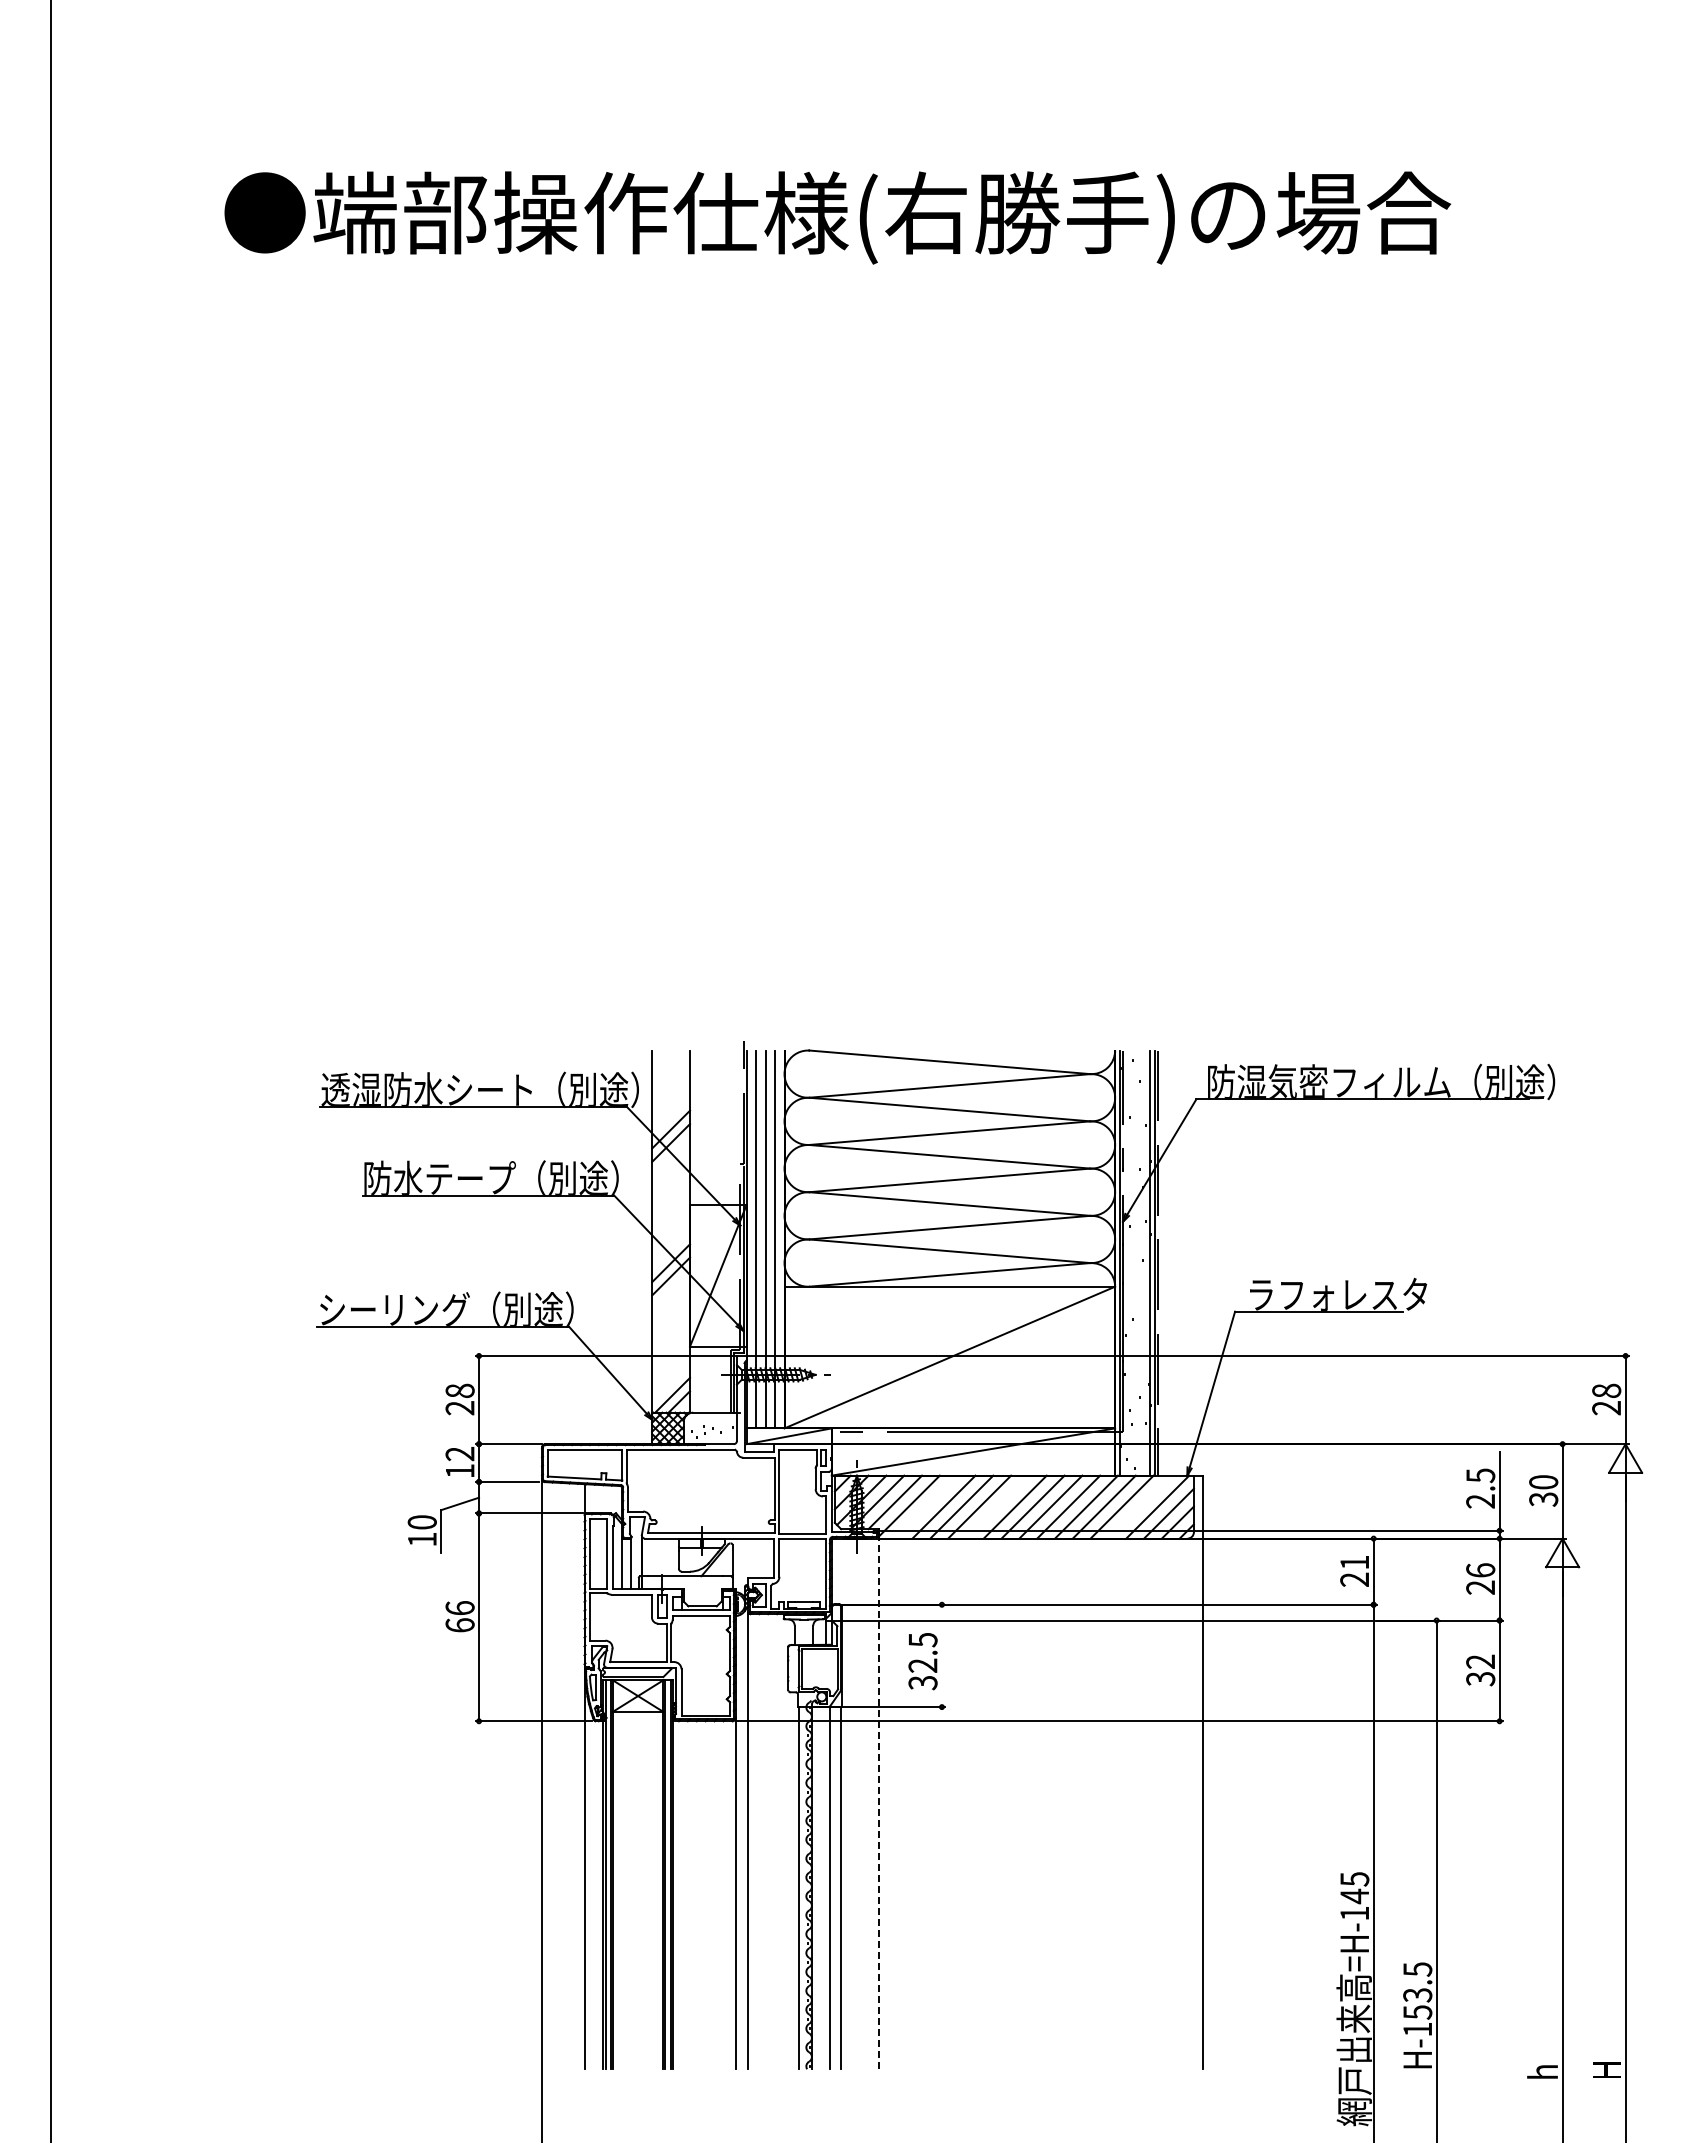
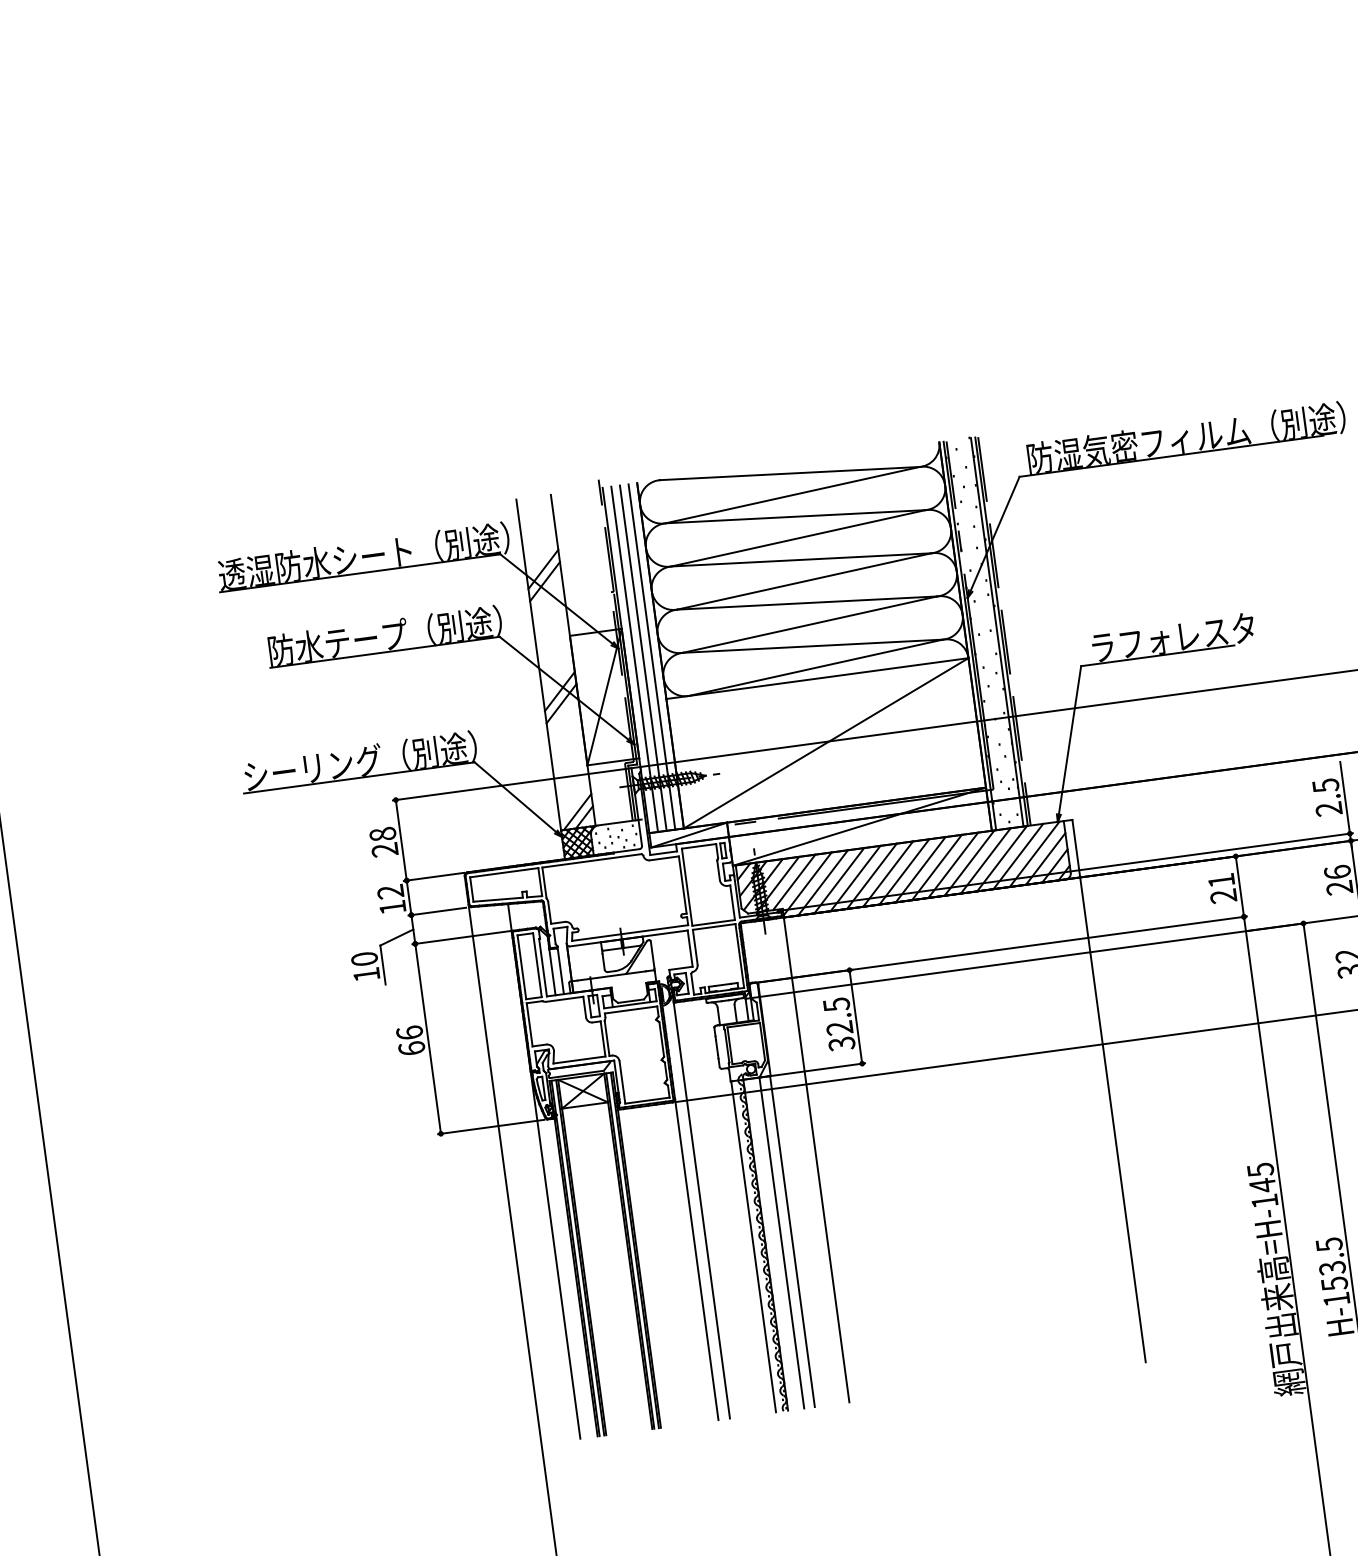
line: (925, 1506) -> (822, 882), added
line: (996, 1506) -> (887, 873), added
line: (1139, 1506) -> (1017, 855), added
line: (941, 1655) -> (855, 1016), added
line: (878, 1802) -> (815, 1158), dashed -> solid

